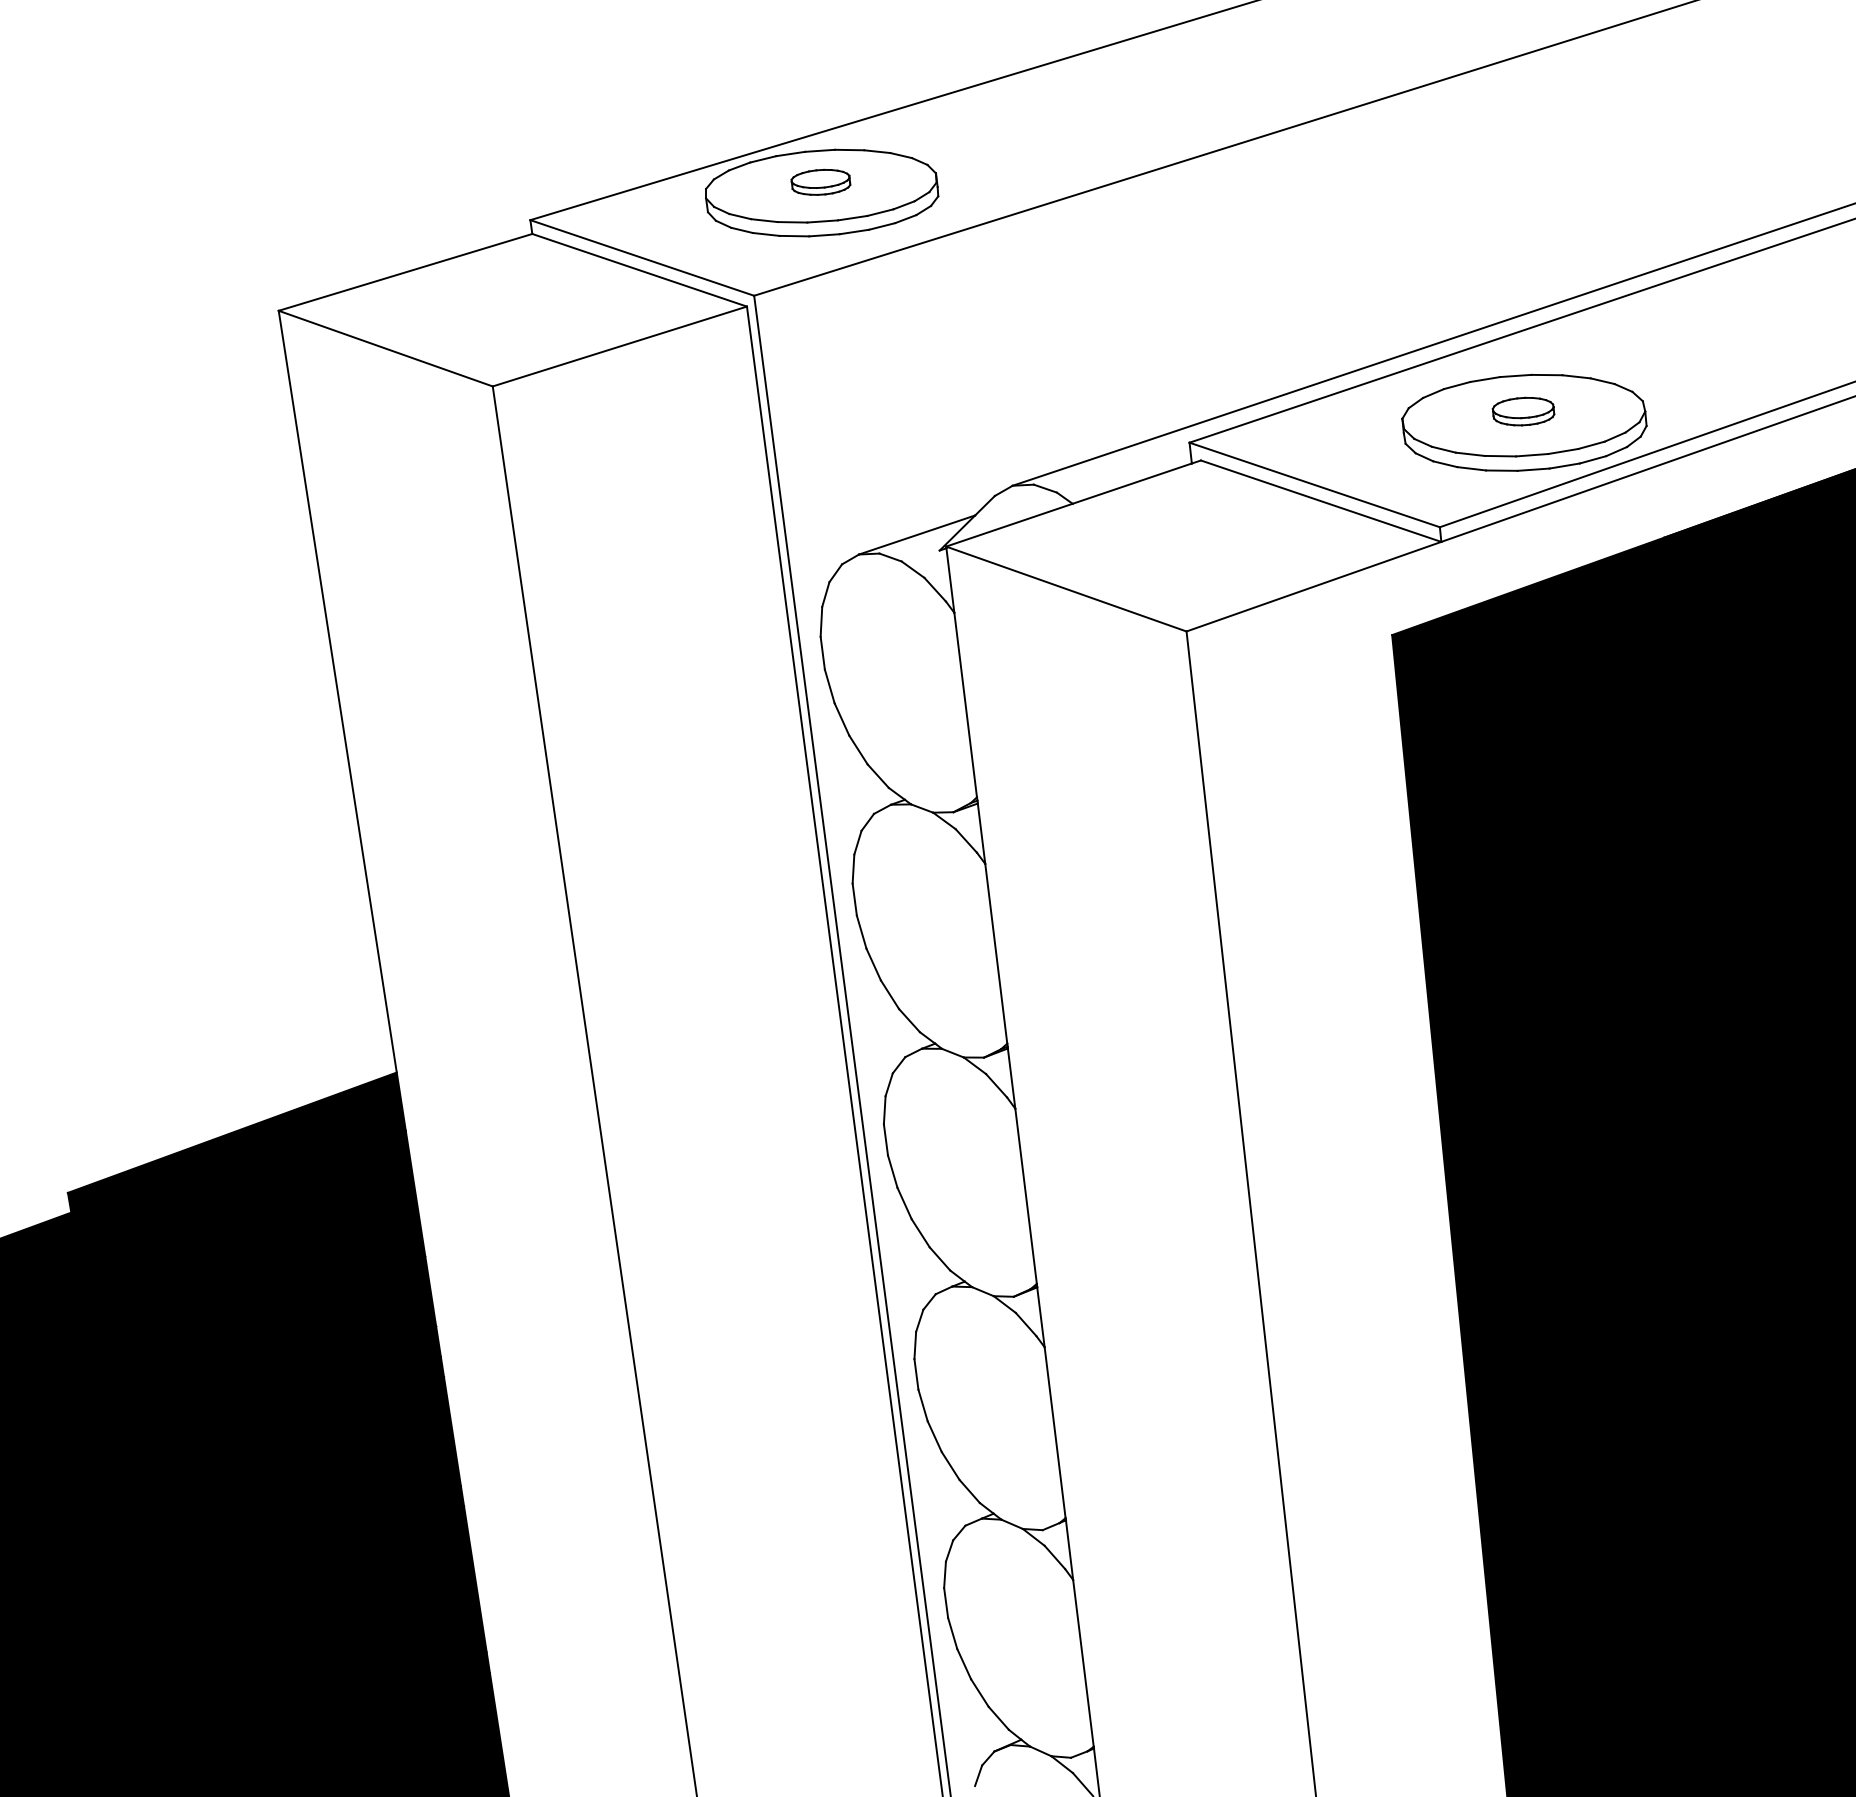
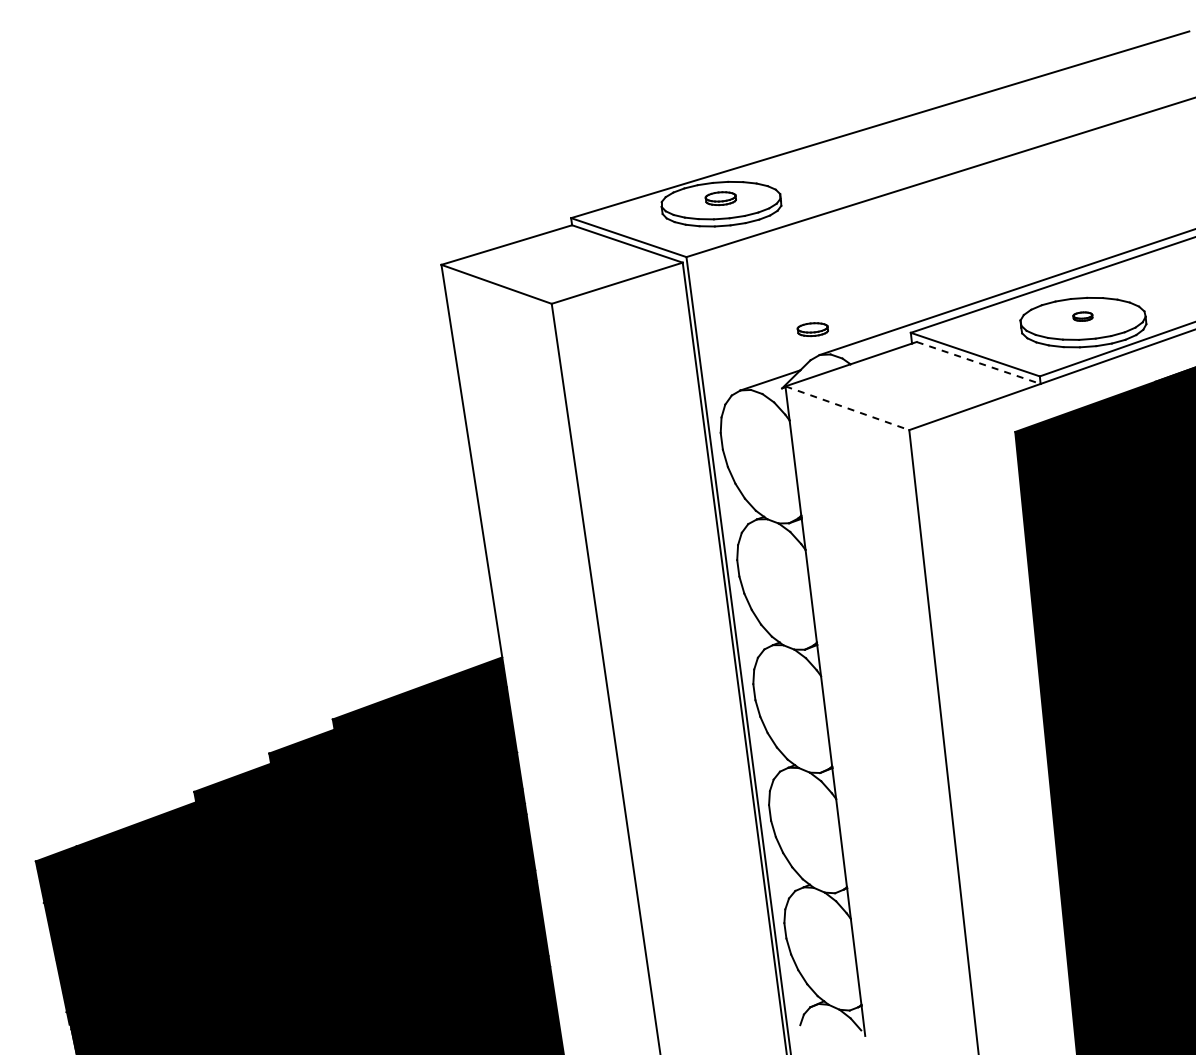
part: (1522, 411) -> (1082, 316), size x0.6
part: (998, 436) -> (812, 329), added
line: (1322, 502) -> (979, 363), solid -> dashed
line: (1066, 589) -> (847, 408), solid -> dashed

